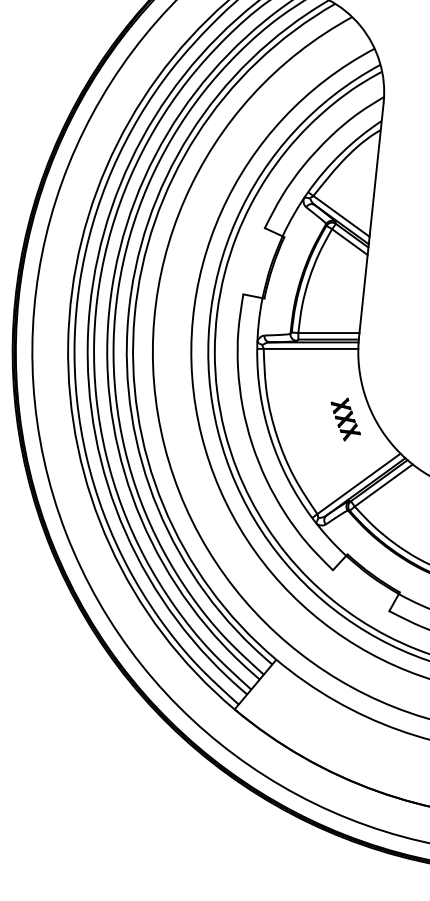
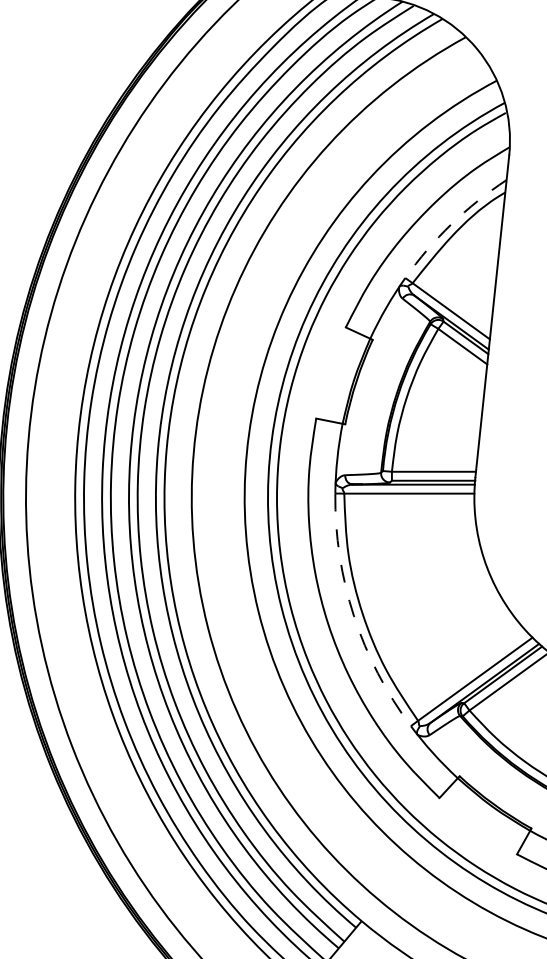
arc: (341, 153) -> (451, 224), solid -> dashed
part: (345, 419) -> (456, 590), removed
arc: (270, 437) -> (353, 615), solid -> dashed

